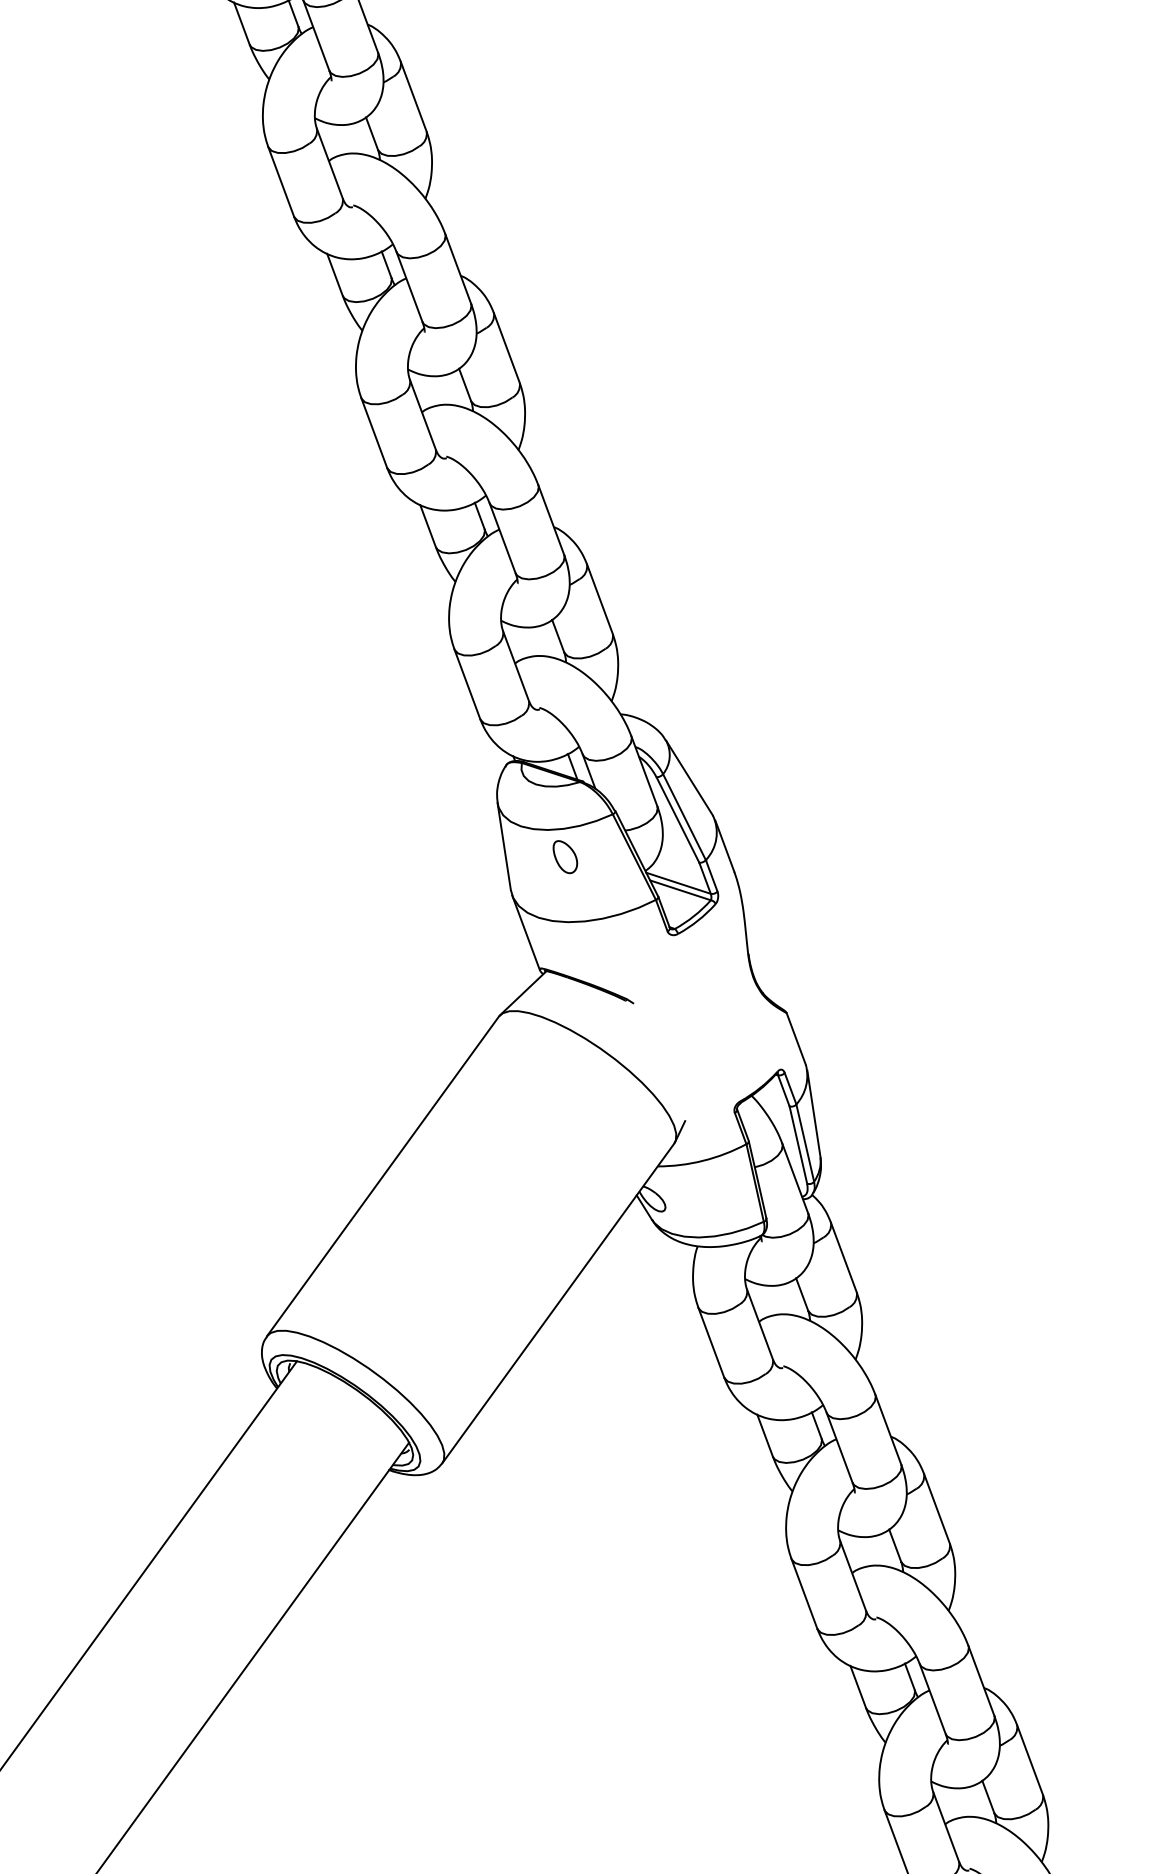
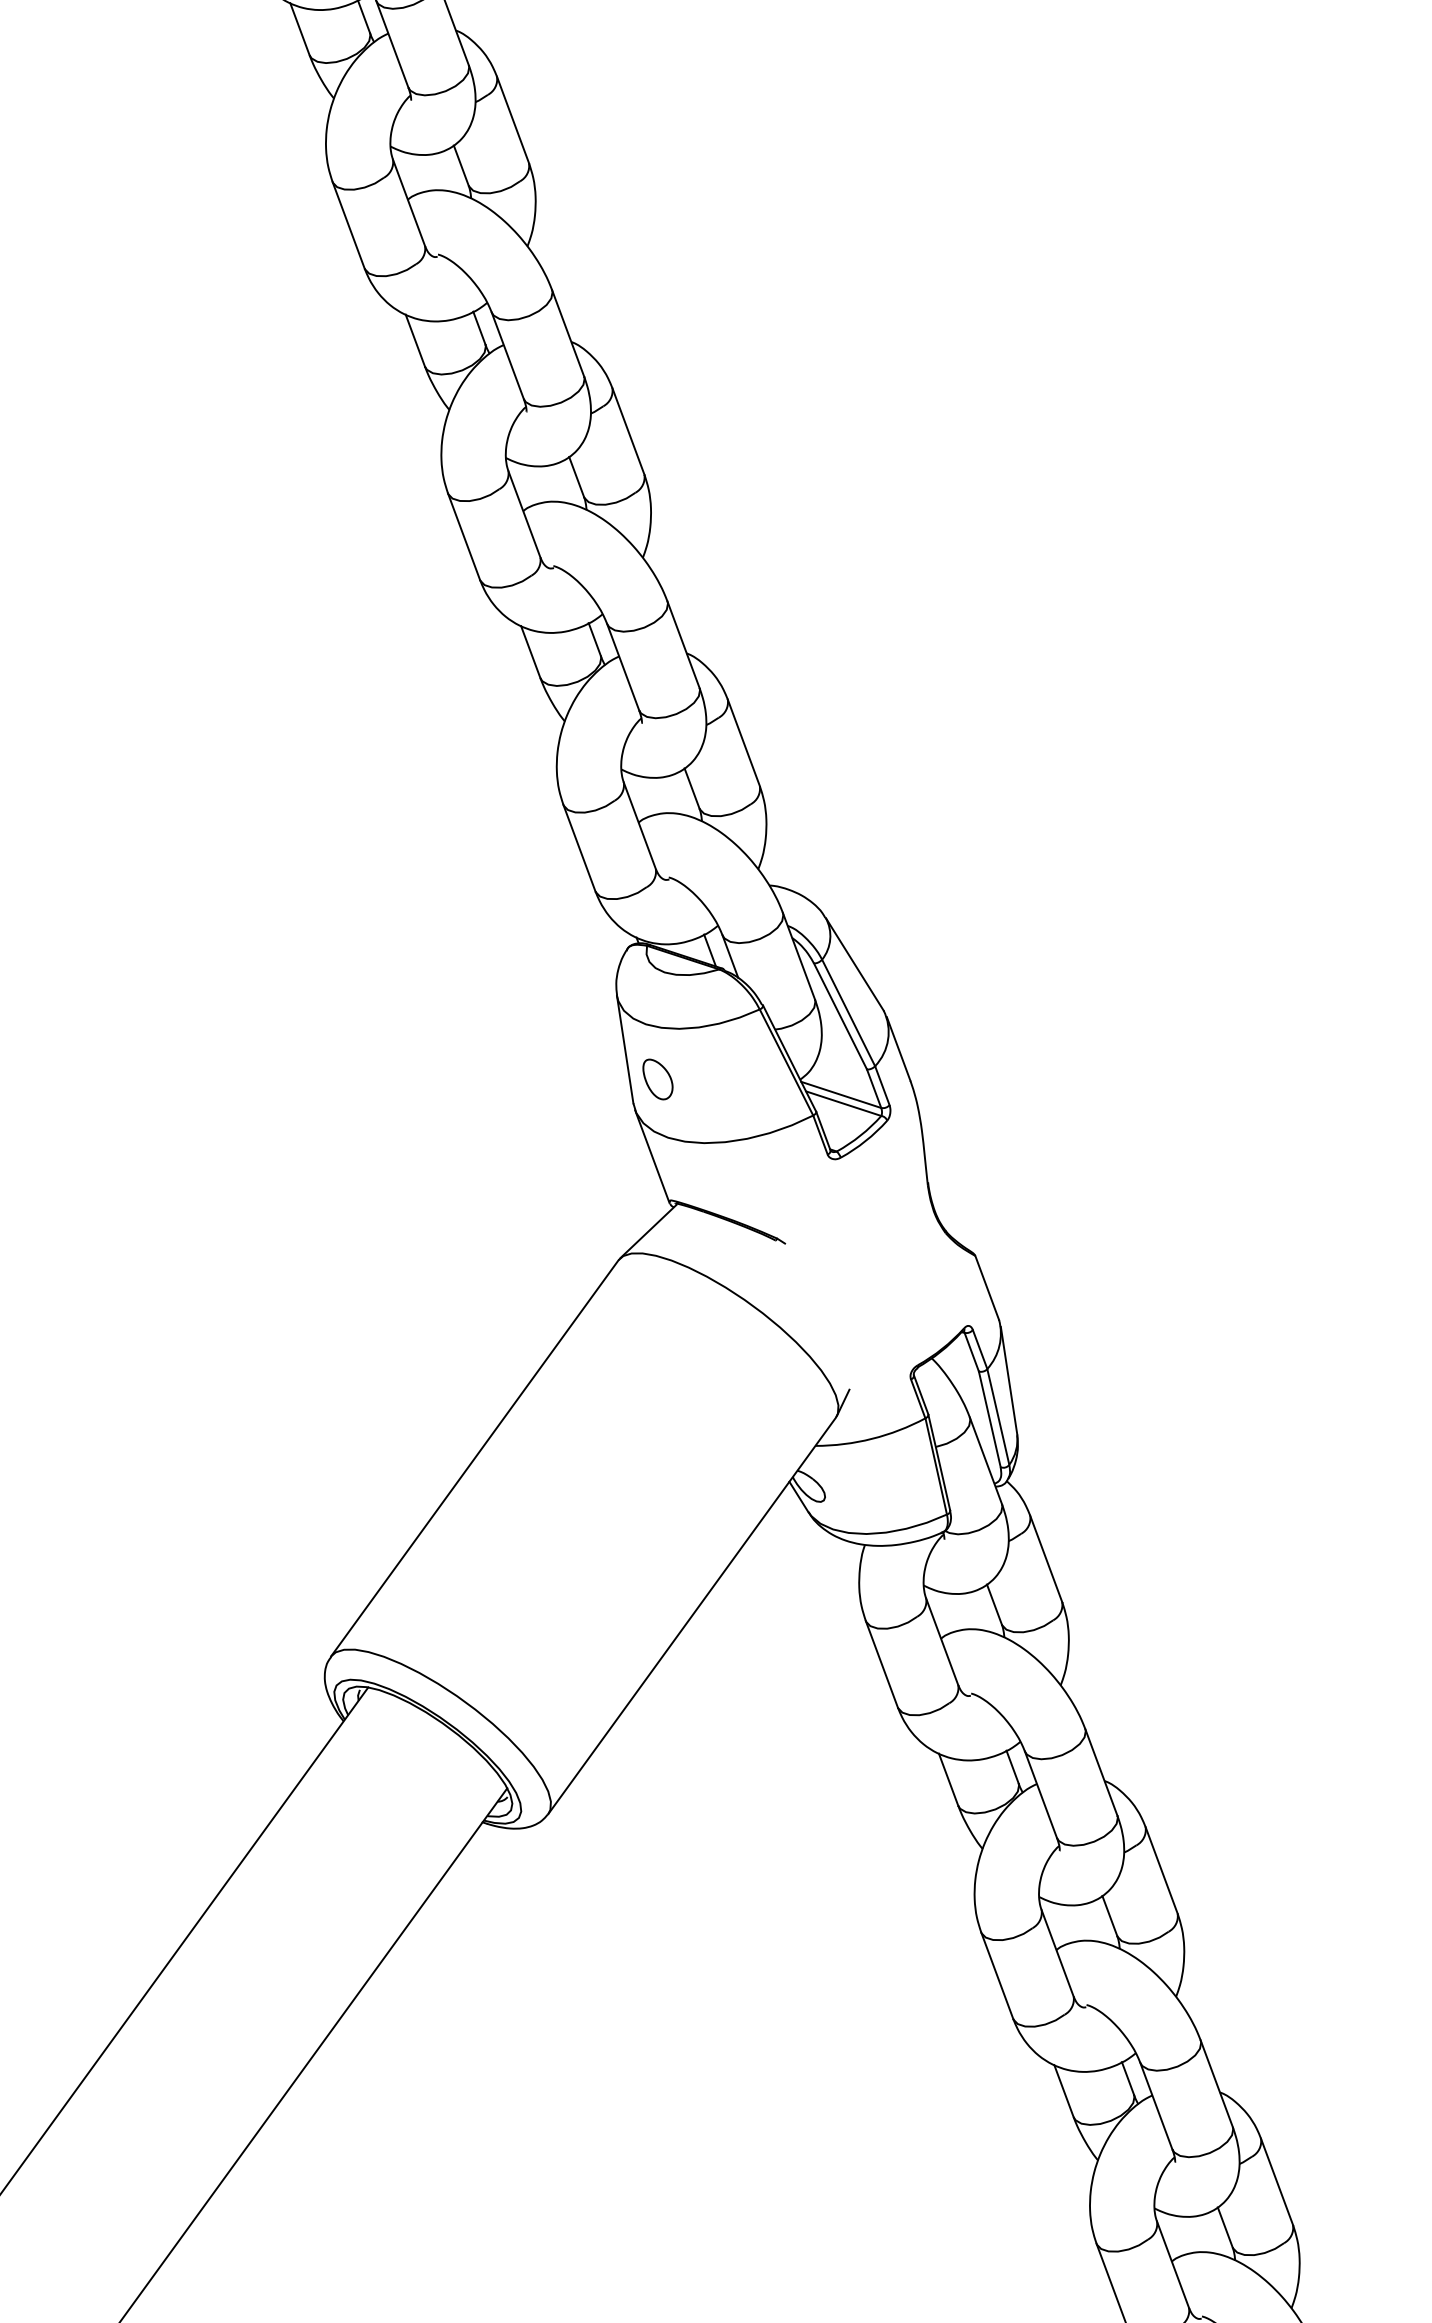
part: (564, 857) -> (657, 1079), moved

